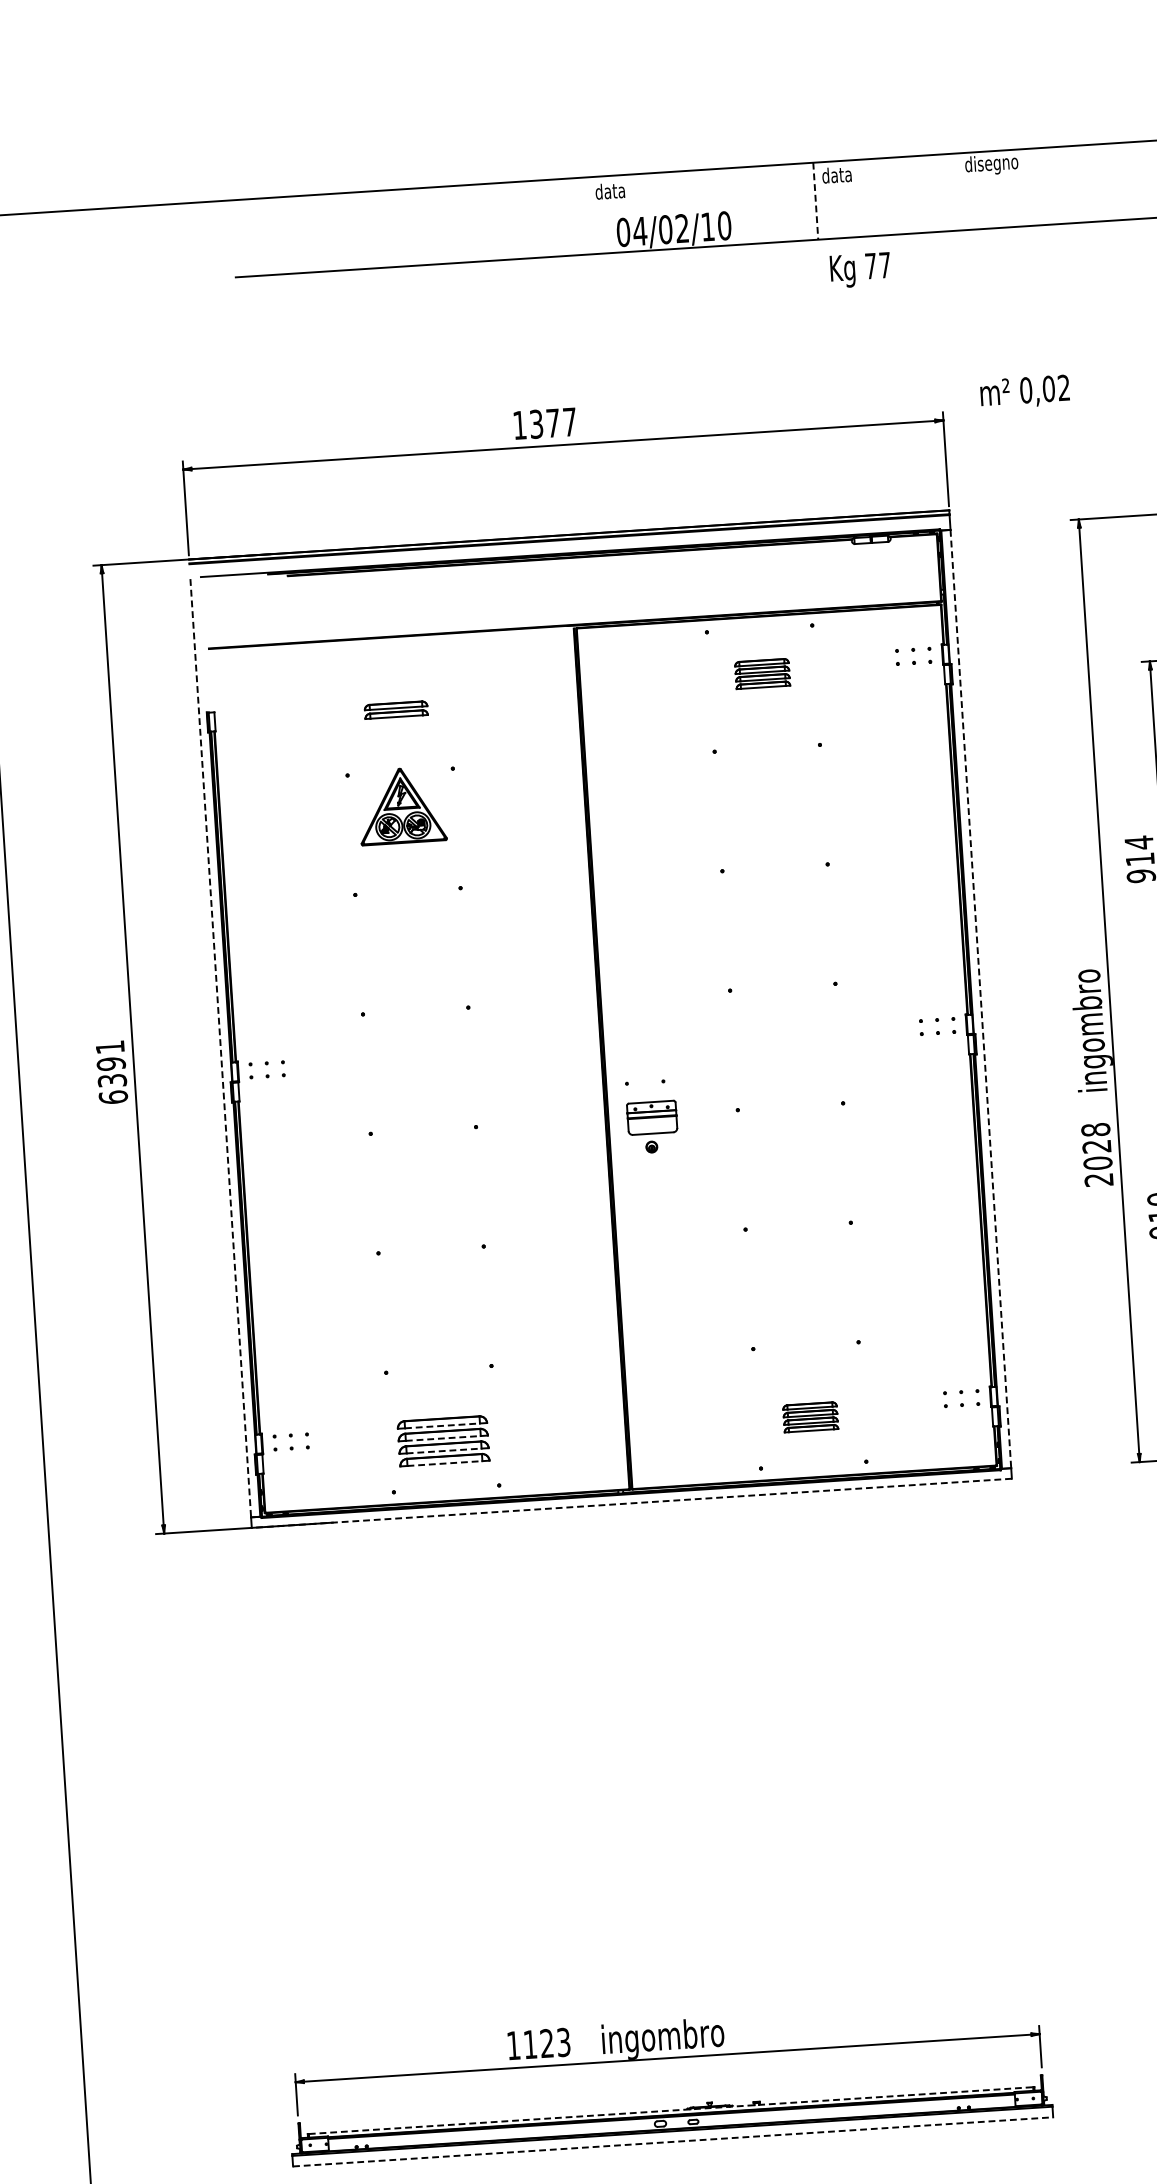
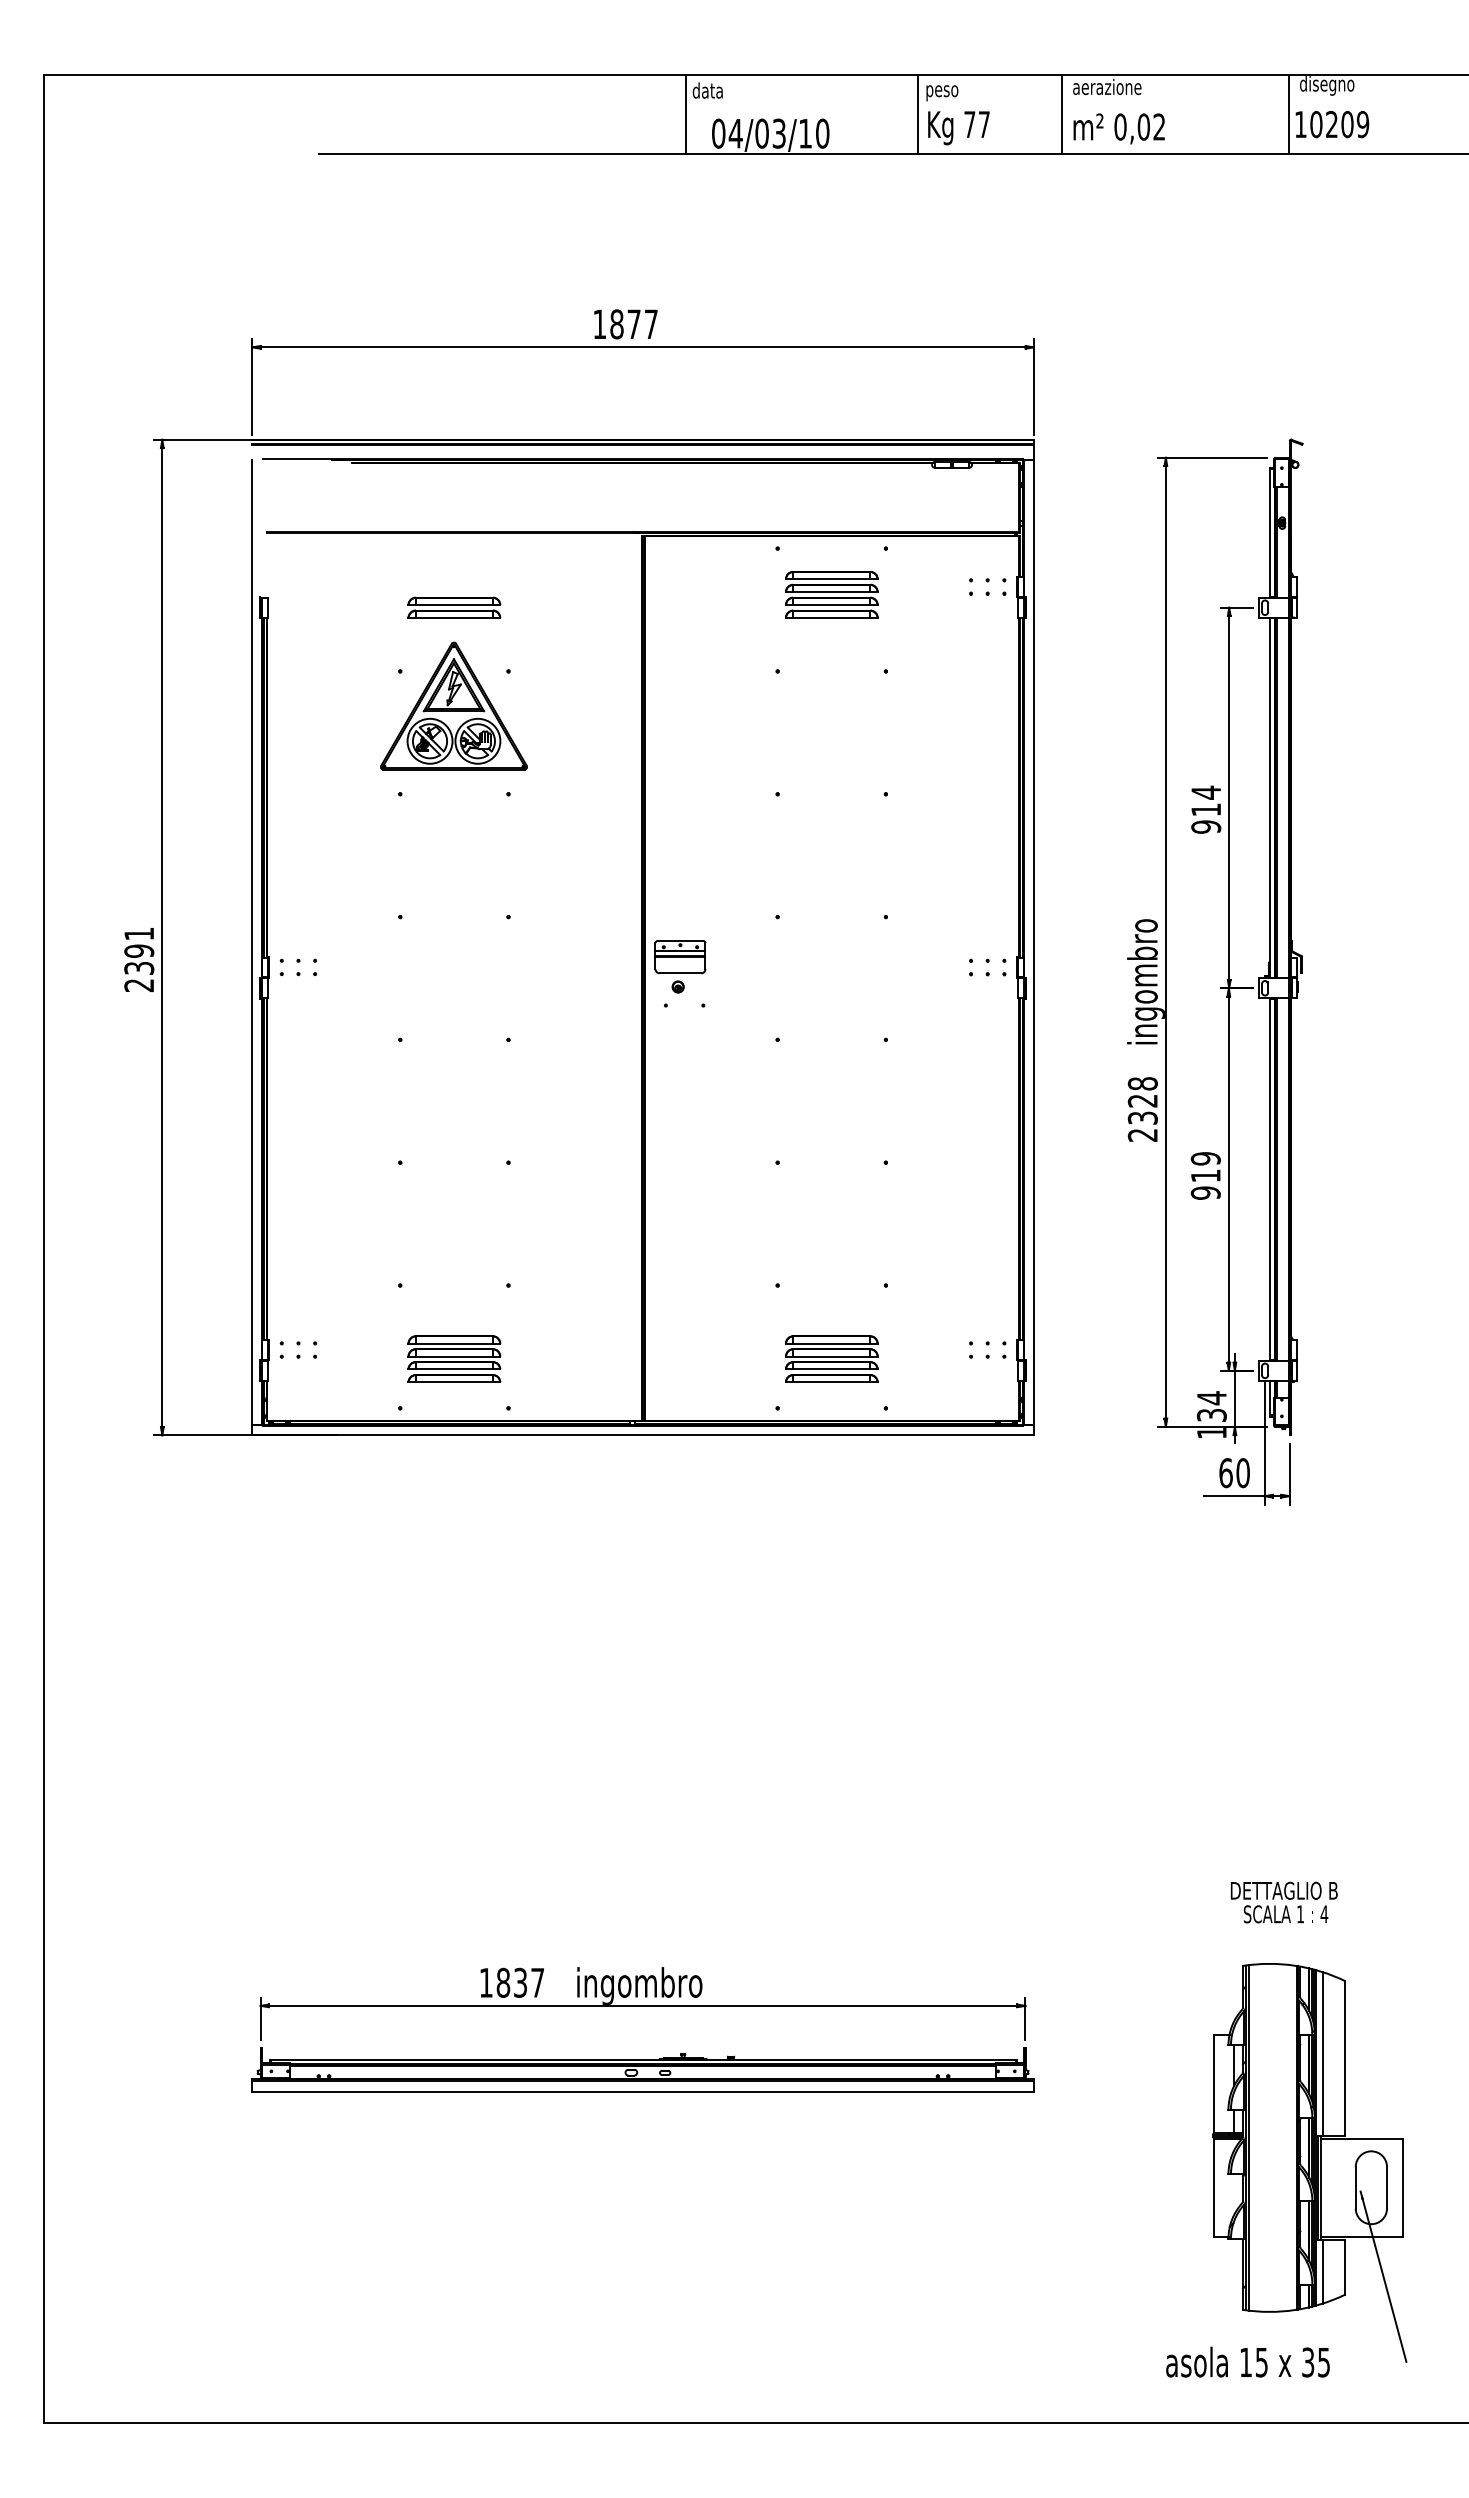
text: (998, 164) -> (1107, 88), disegno -> aerazione
text: (838, 177) -> (942, 91), data -> peso
line: (956, 192) -> (1062, 114), added
line: (815, 201) -> (917, 114), dashed -> solid
line: (589, 215) -> (685, 114), added
text: (681, 228) -> (778, 133), 04/02/10 -> 04/03/10
text: (860, 270) -> (958, 128), moved
text: (1024, 391) -> (1118, 128), moved
text: (536, 424) -> (616, 324), 1377 -> 1877
part: (762, 673) -> (831, 594), size x1.67
part: (396, 709) -> (454, 607), size x1.43
part: (401, 805) -> (453, 705), size x1.67
line: (980, 999) -> (1033, 942), dashed -> solid
line: (220, 1048) -> (252, 942), dashed -> solid
text: (113, 1097) -> (139, 985), 6391 -> 2391
part: (652, 1126) -> (680, 966), moved
text: (1097, 1162) -> (1142, 1117), 2028 -> 2328
part: (810, 1416) -> (831, 1358), size x1.67
line: (442, 1425) -> (454, 1343), dashed -> solid
line: (443, 1438) -> (454, 1356), dashed -> solid
line: (444, 1451) -> (454, 1369), dashed -> solid
line: (445, 1463) -> (454, 1382), dashed -> solid
line: (632, 1503) -> (643, 1435), dashed -> solid
text: (546, 2043) -> (520, 1982), 1123 -> 1837
line: (671, 2110) -> (643, 2059), dashed -> solid
line: (673, 2141) -> (643, 2091), dashed -> solid

